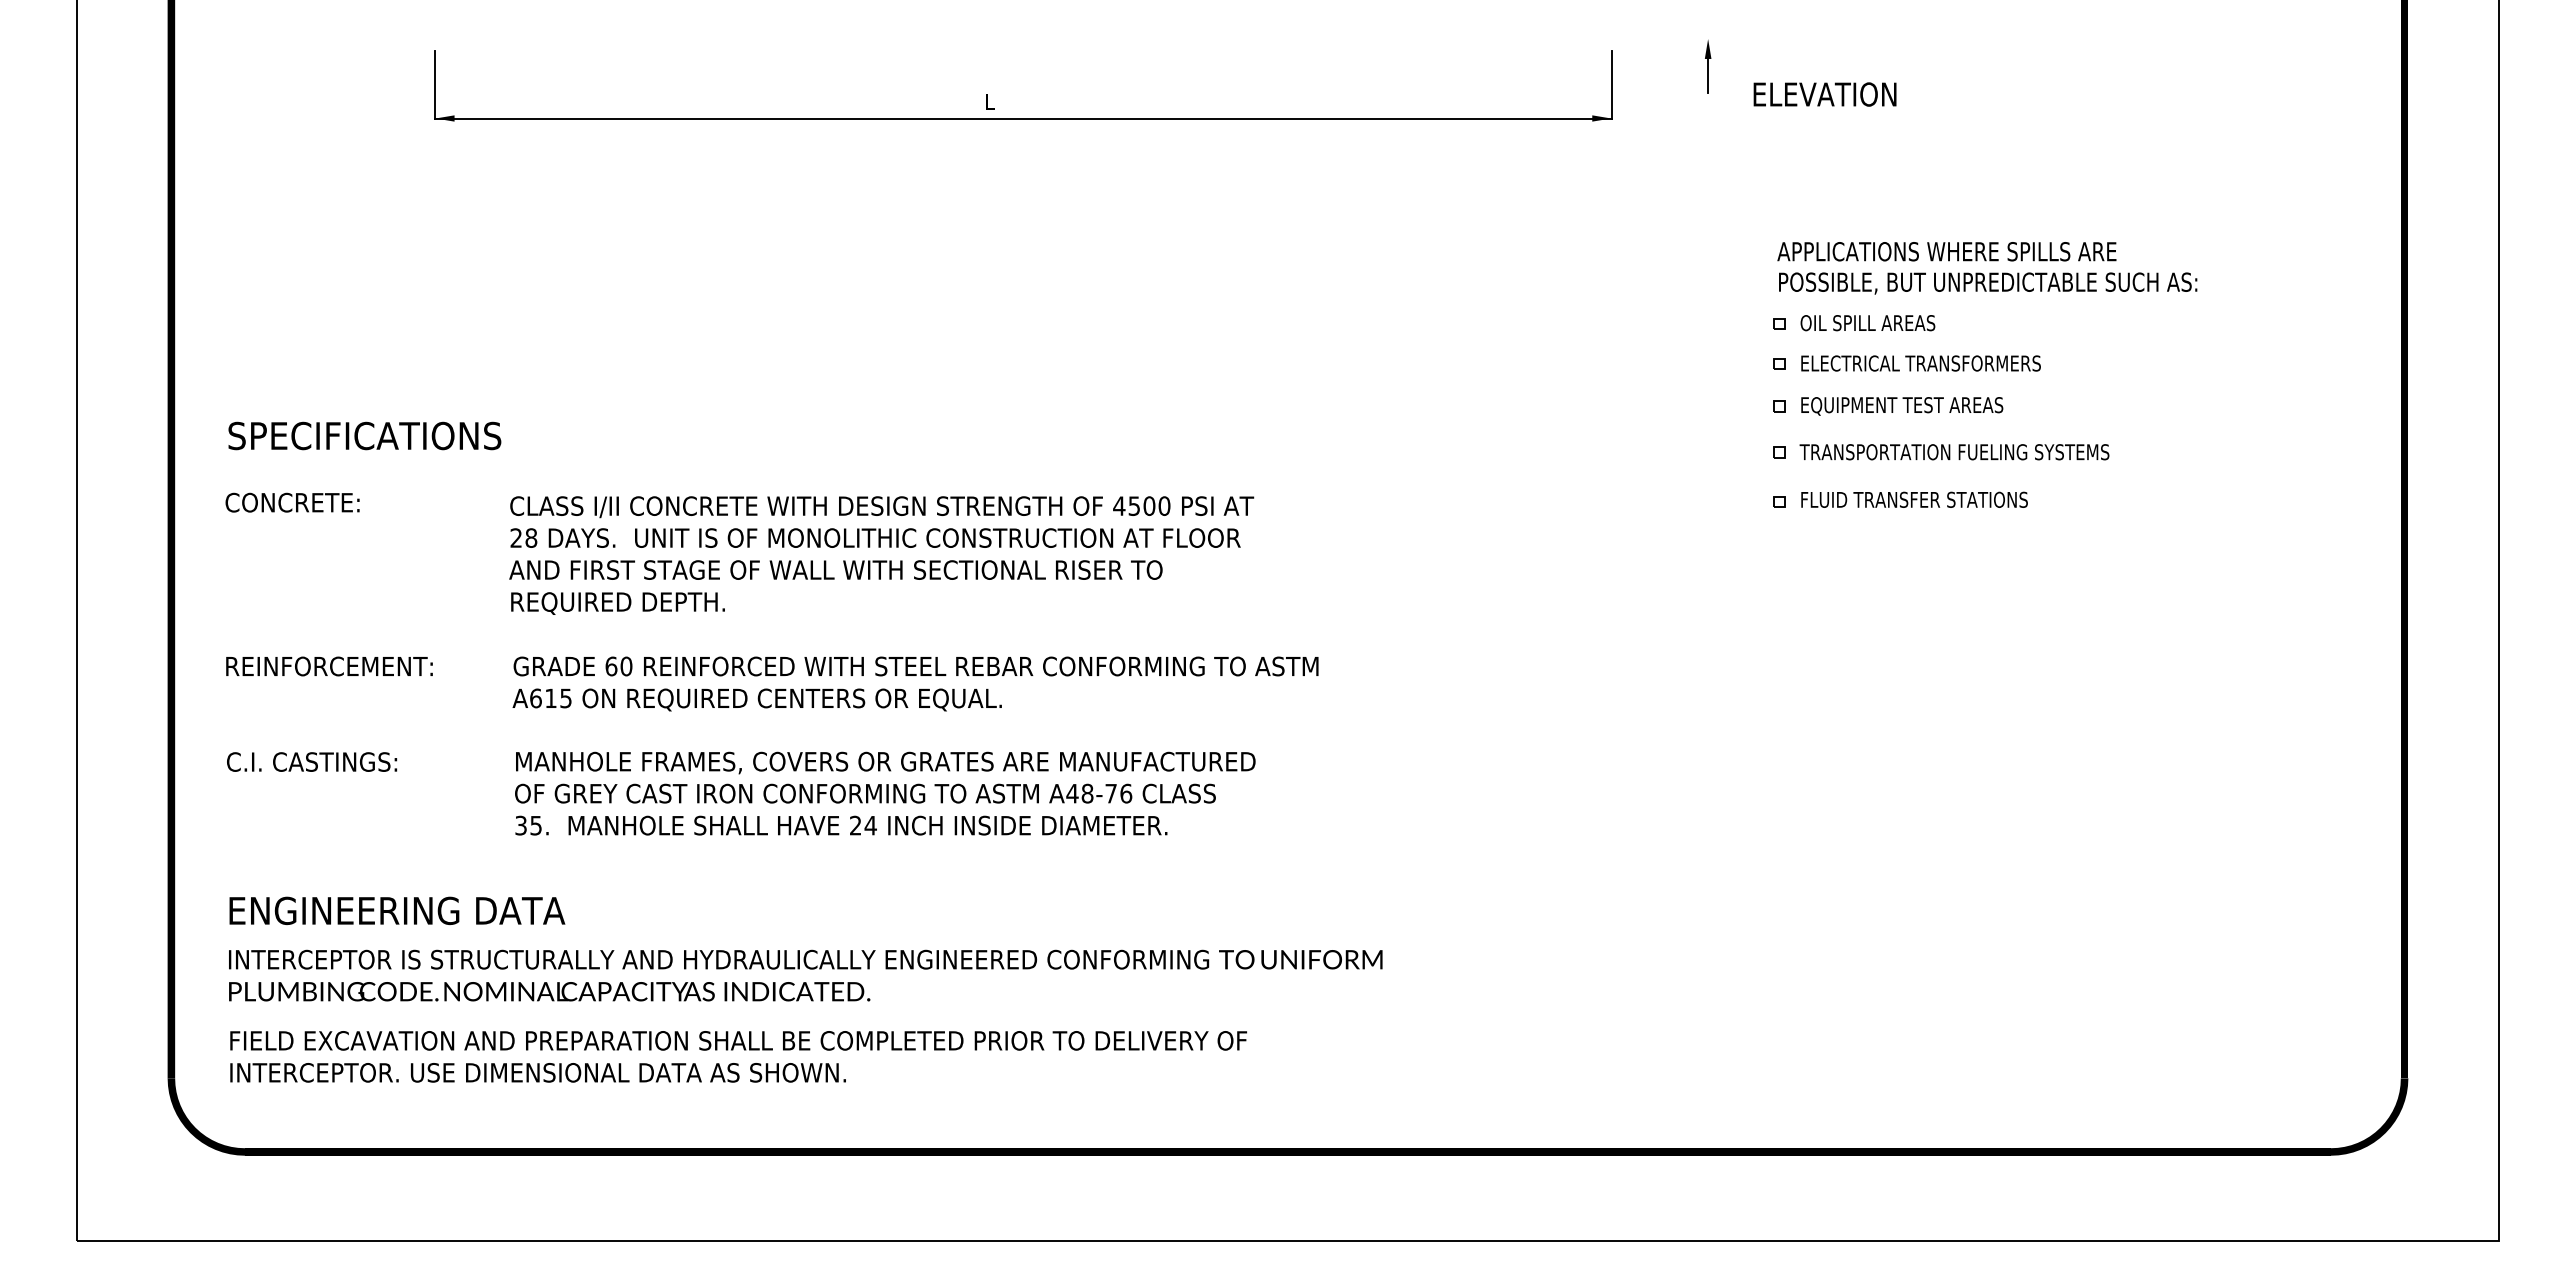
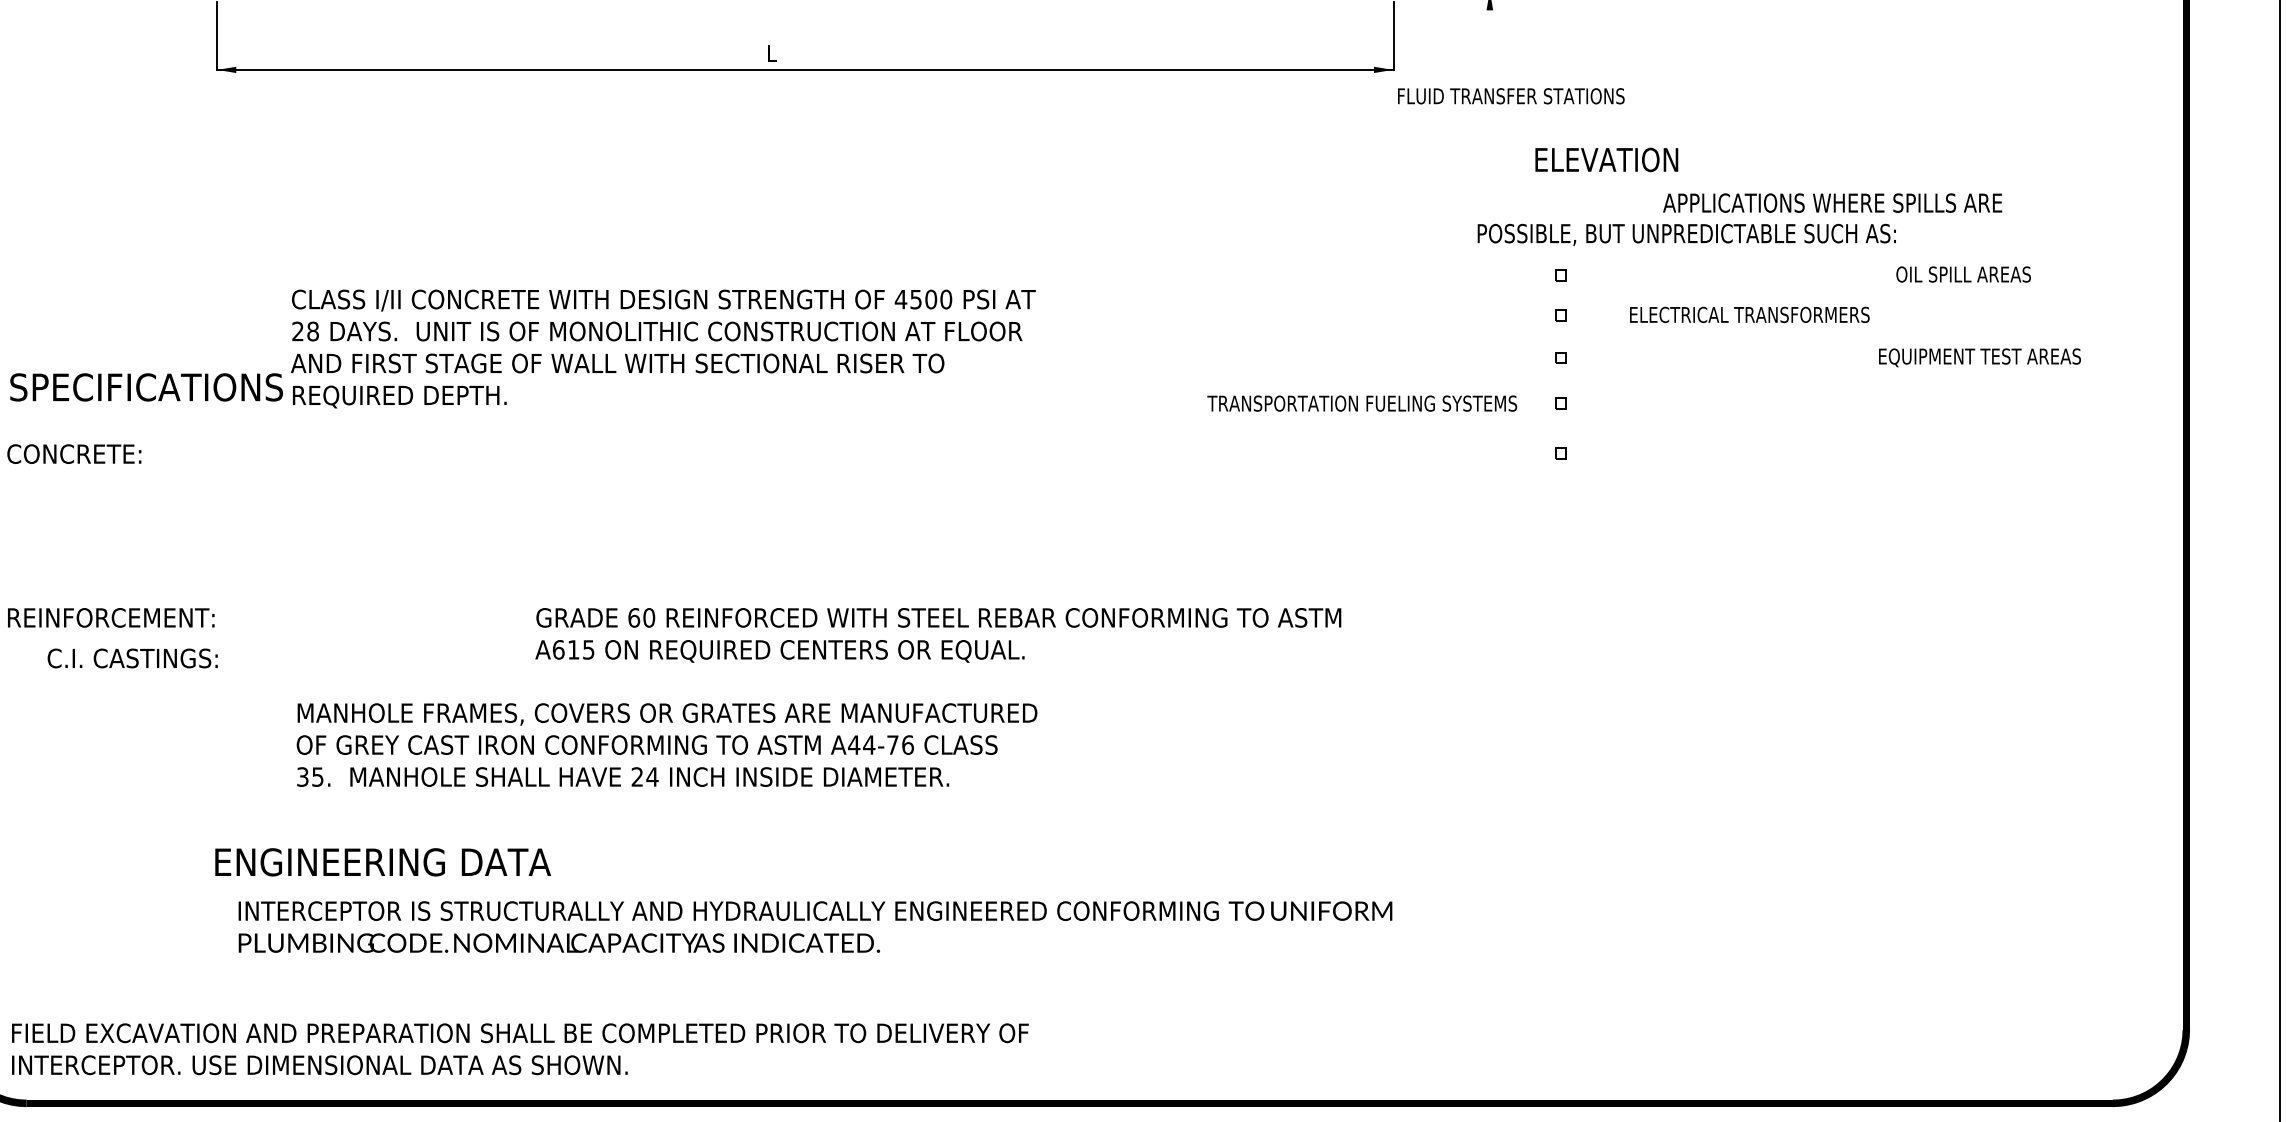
line: (1708, 75) -> (1490, 26), removed
text: (1824, 94) -> (1606, 159), moved
text: (1946, 251) -> (1832, 202), moved
text: (1988, 283) -> (1687, 234), moved
text: (1867, 323) -> (1963, 274), moved
text: (1920, 363) -> (1749, 314), moved
text: (1902, 406) -> (1980, 357), moved
text: (1954, 452) -> (1362, 403), moved
text: (1914, 499) -> (1511, 95), moved
text: (881, 555) -> (663, 348), moved
text: (915, 683) -> (938, 634), moved
text: (312, 761) -> (133, 657), moved
text: (1087, 793) -> (869, 744), A48-76 -> A44-76
text: (397, 910) -> (383, 861), moved
text: (805, 975) -> (815, 926), moved
text: (738, 1056) -> (520, 1048), moved

